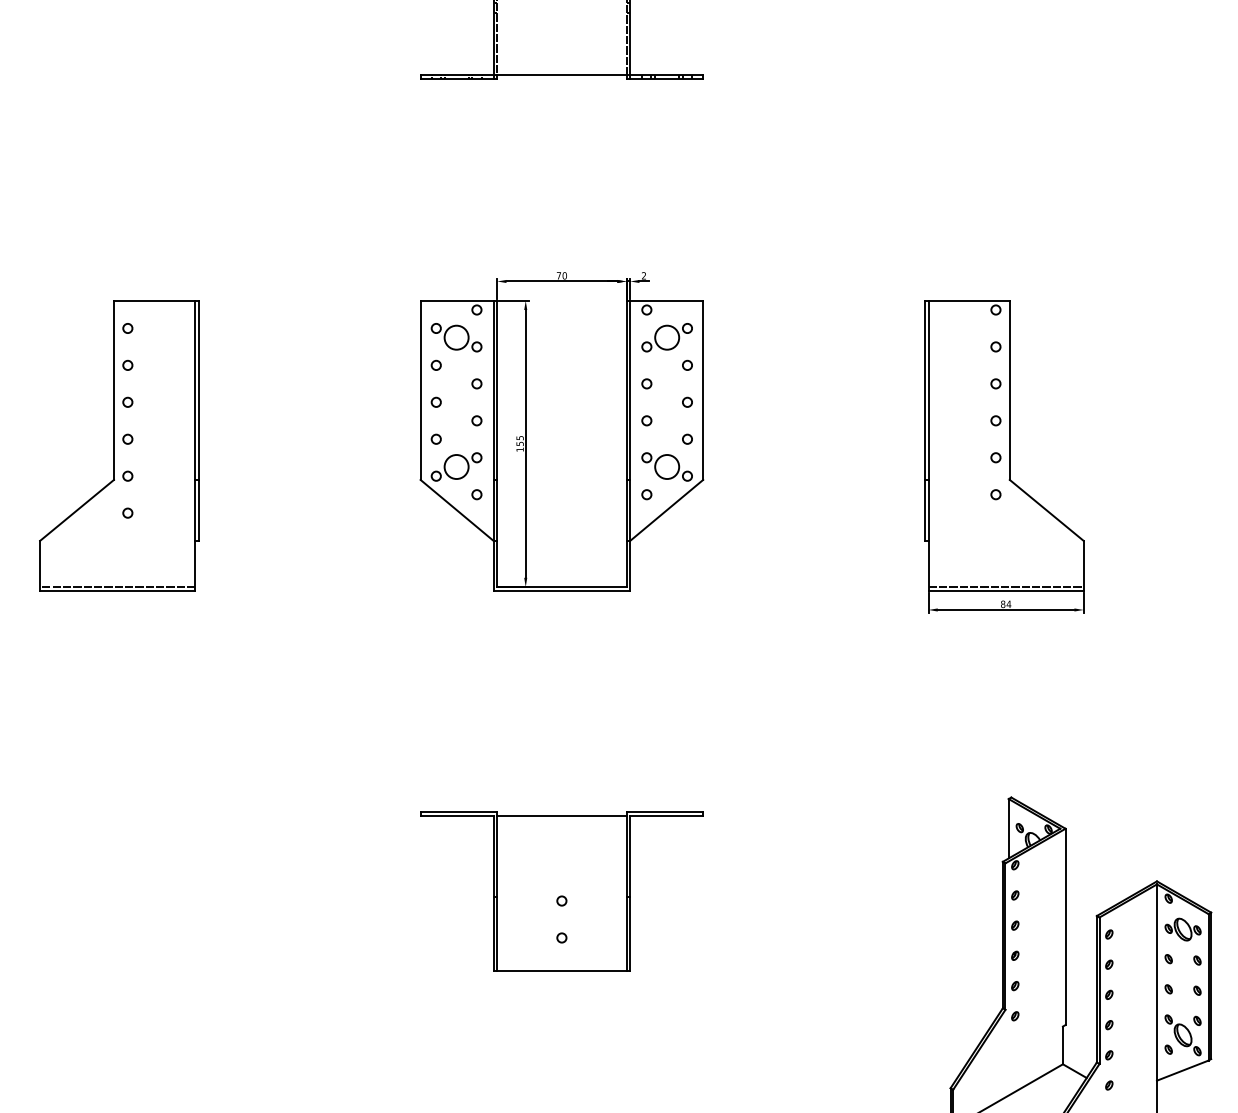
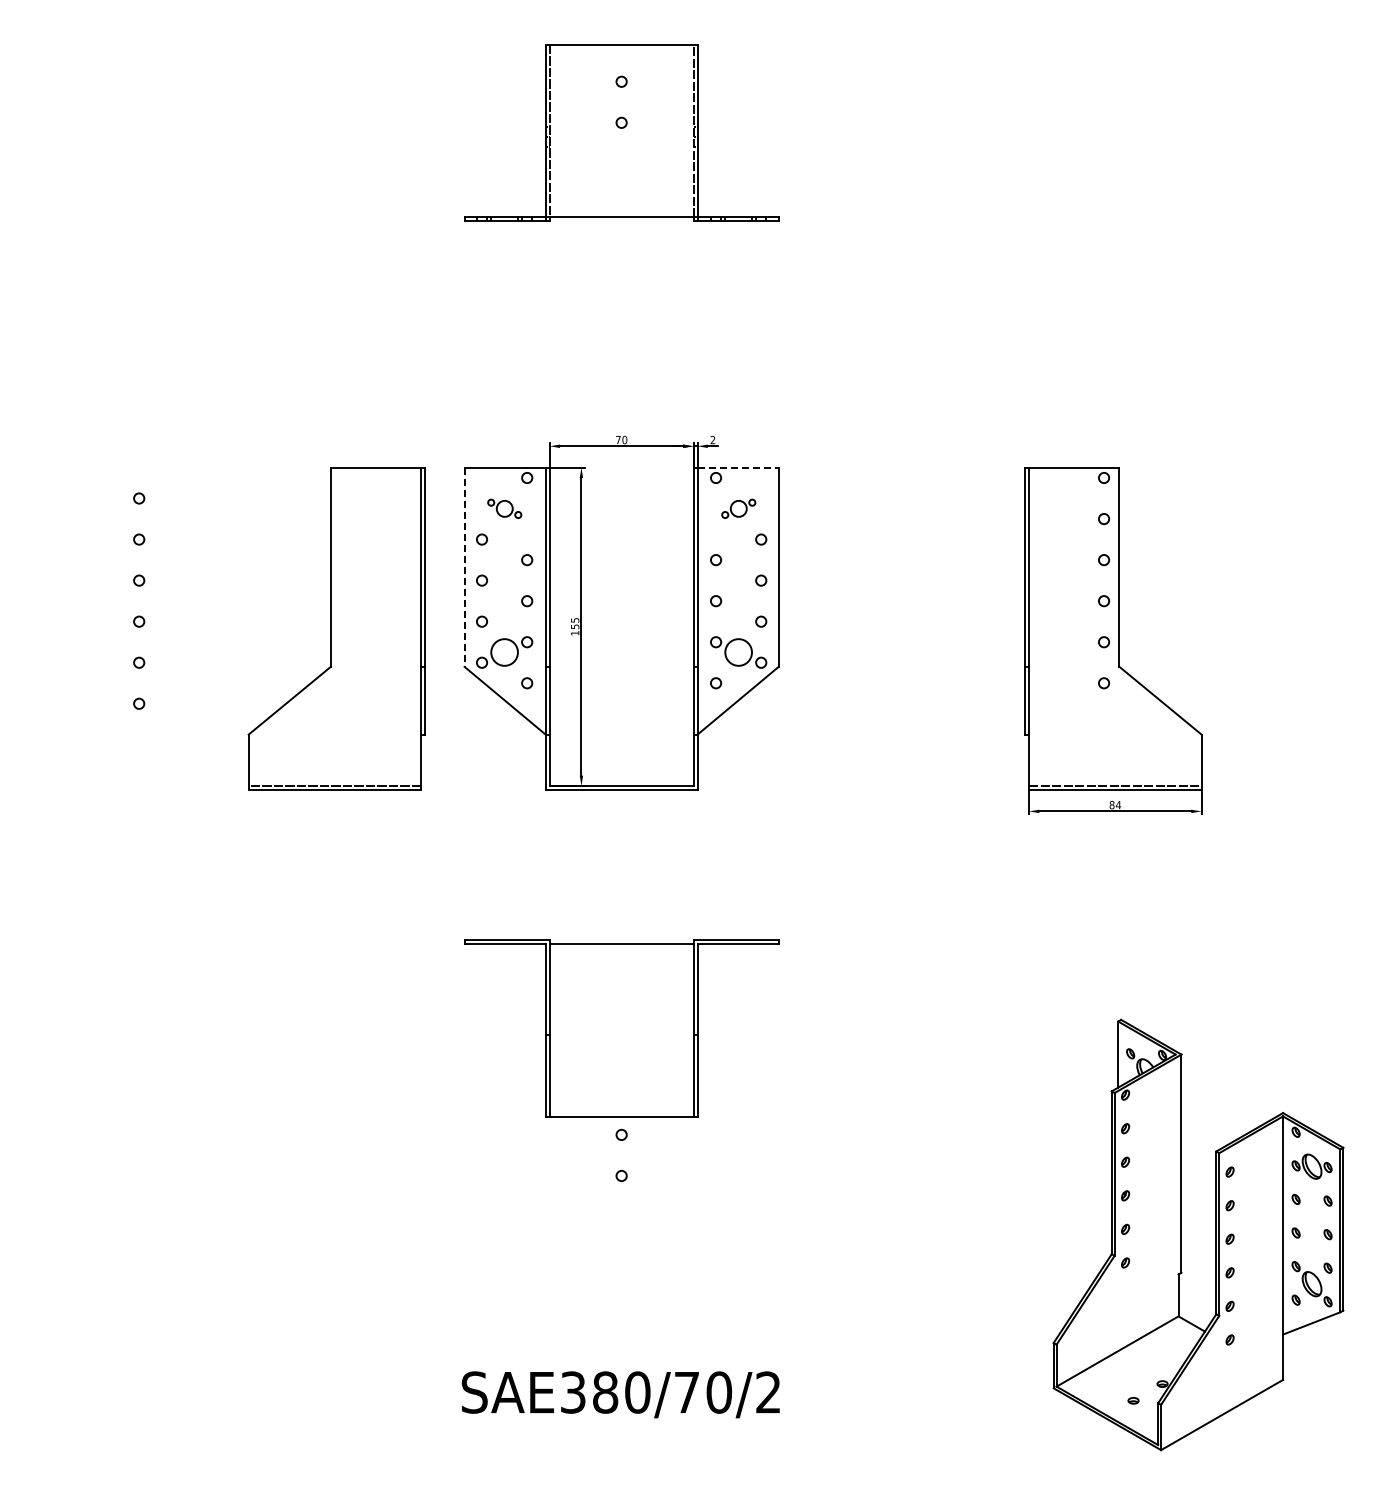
line: (667, 300) -> (738, 467), solid -> dashed
part: (456, 337) -> (504, 508), size x0.6
part: (667, 337) -> (738, 508), size x0.6
line: (420, 390) -> (464, 567), solid -> dashed
part: (119, 445) -> (336, 628), moved
part: (561, 891) -> (621, 1028), moved

